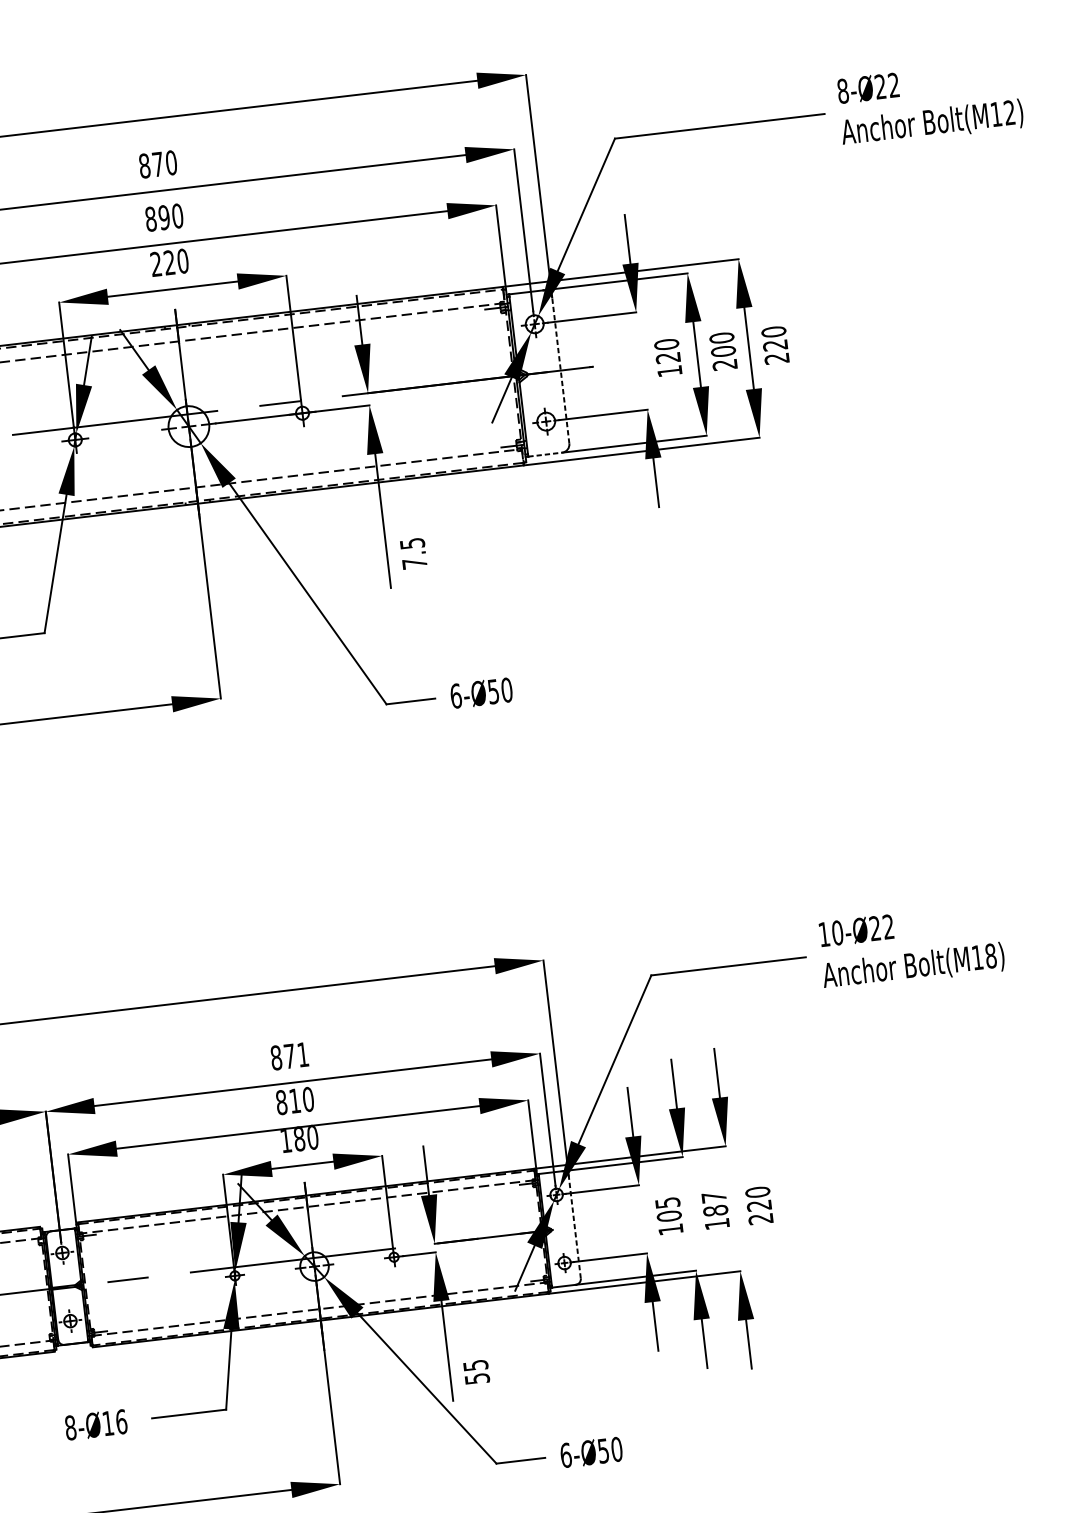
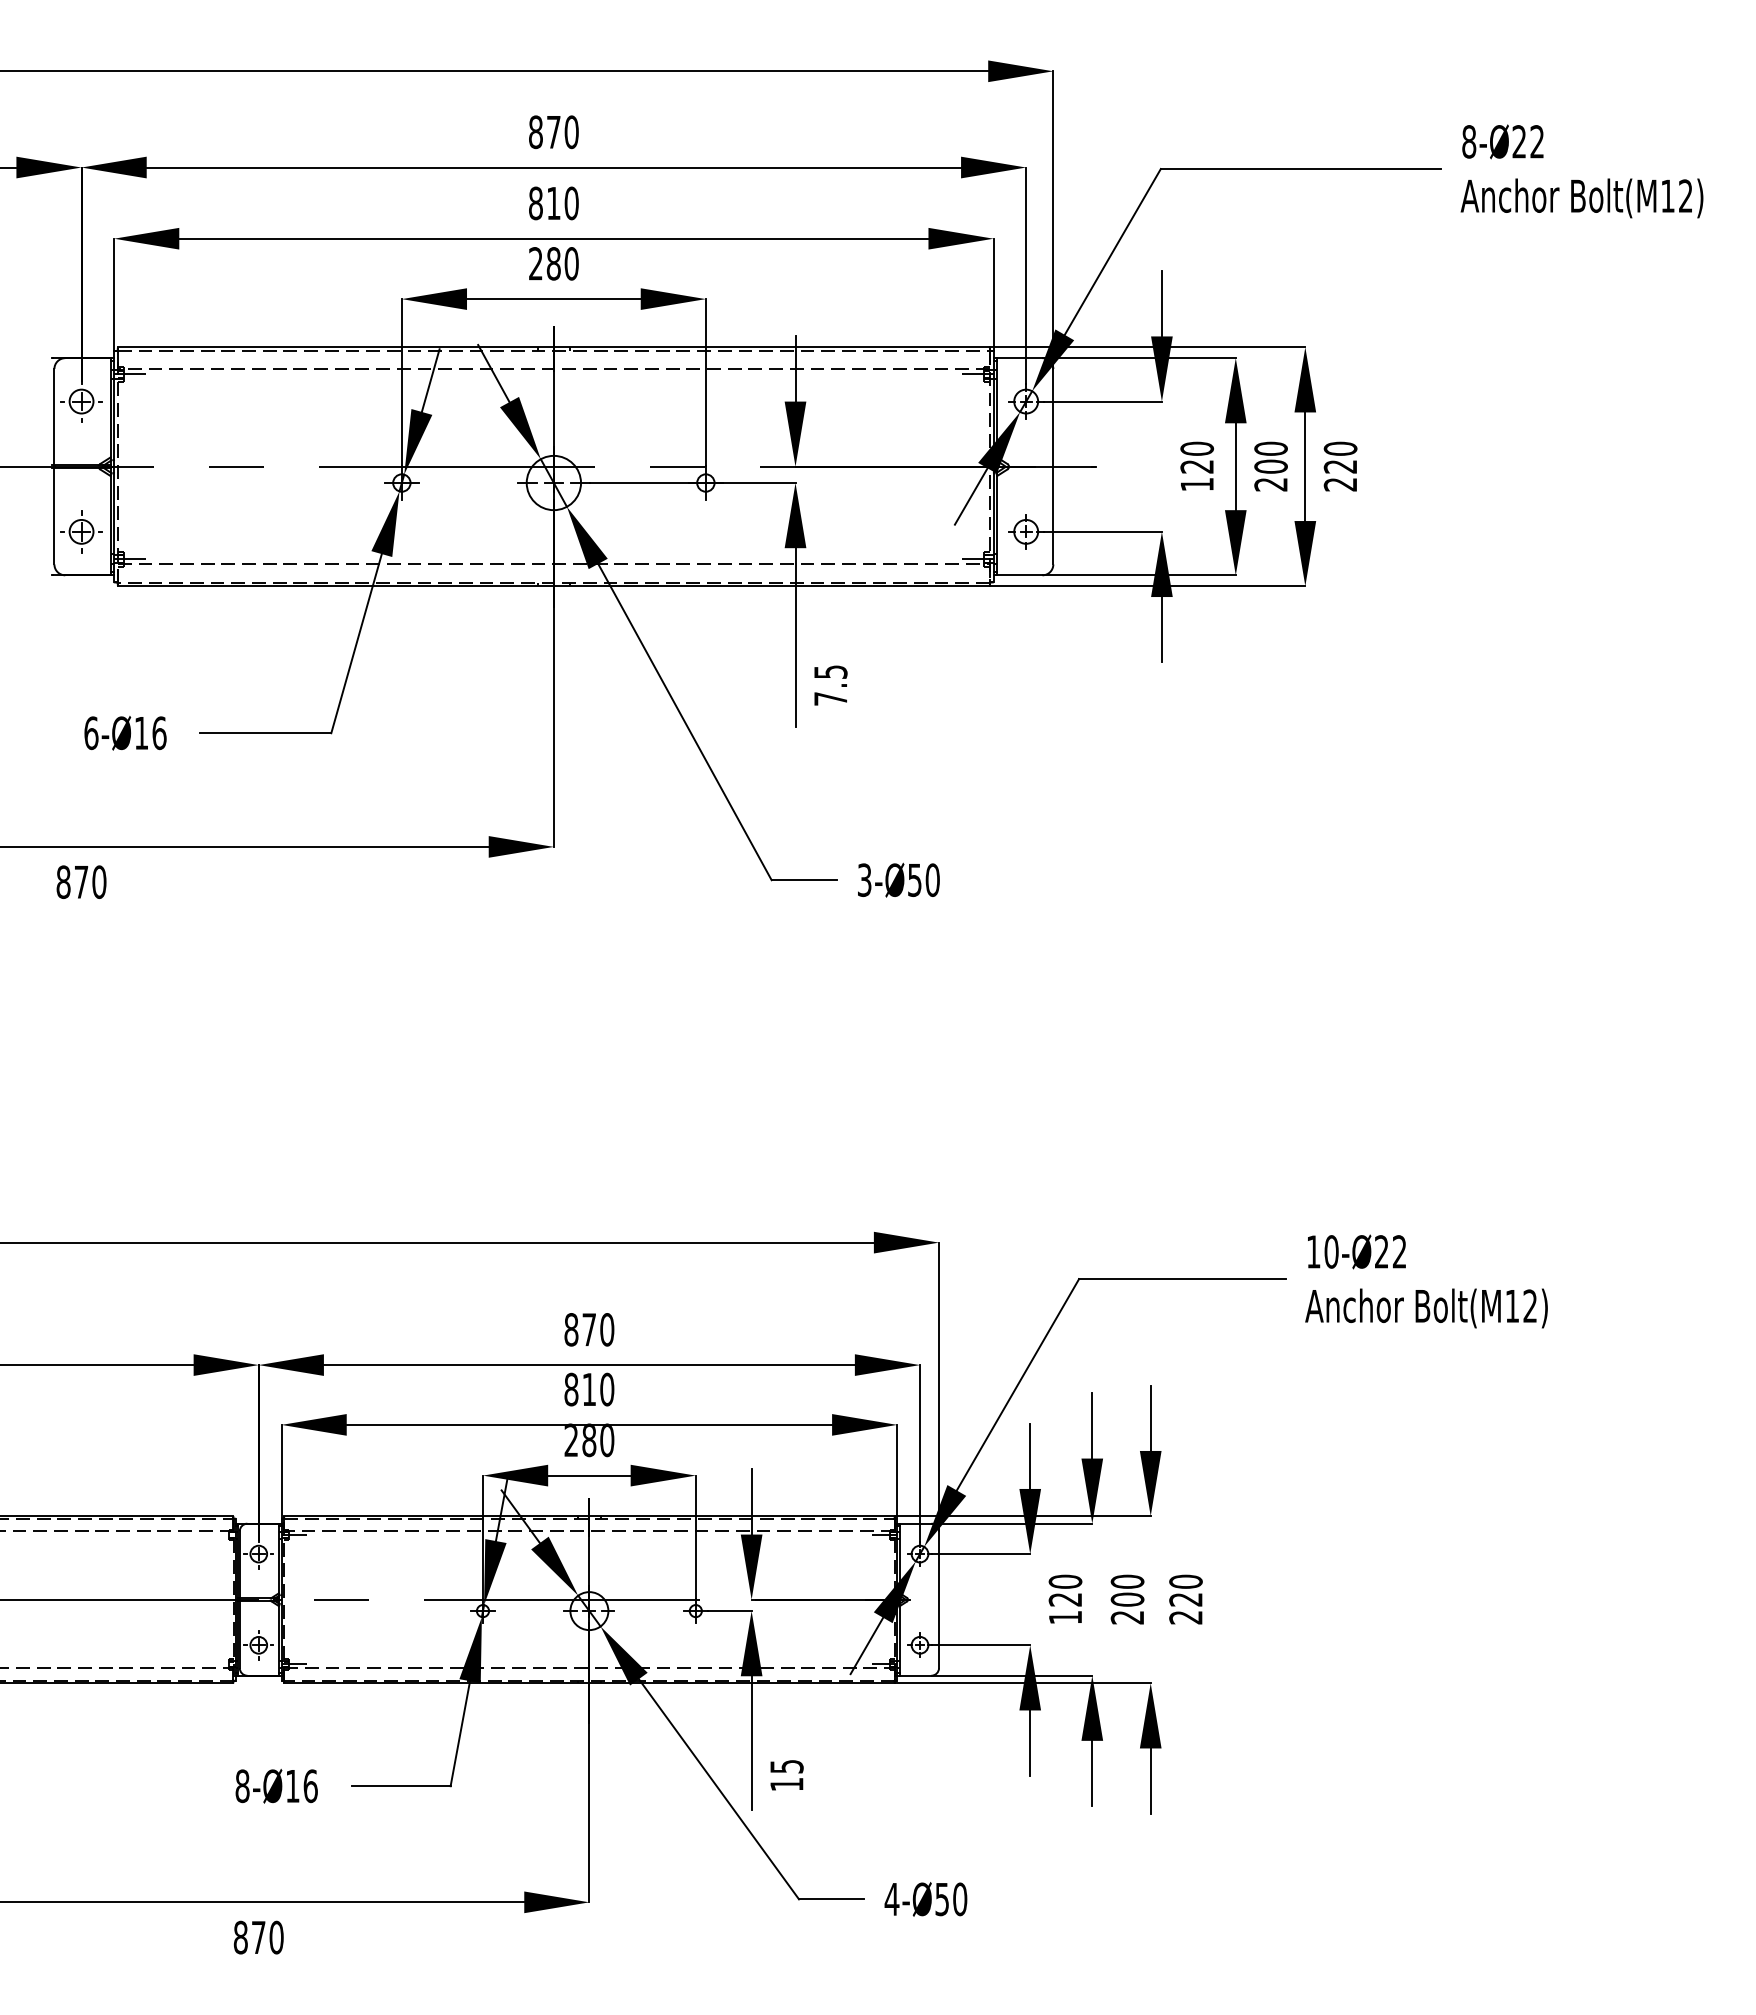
text: (164, 217) -> (553, 203), 890 -> 810
text: (169, 262) -> (553, 263), 220 -> 280
line: (560, 370) -> (1053, 466), dashed -> solid
line: (545, 454) -> (1019, 575), dashed -> solid
text: (455, 696) -> (864, 880), 6-Ø50 -> 3-Ø50
text: (991, 956) -> (1530, 1306), Bolt(M18) -> Bolt(M12)
text: (303, 1054) -> (607, 1329), 871 -> 870
text: (285, 1139) -> (570, 1439), 180 -> 280
text: (668, 1209) -> (1065, 1590), 105 -> 120
text: (715, 1210) -> (1127, 1599), 187 -> 200
line: (575, 1227) -> (939, 1599), dashed -> solid
text: (477, 1378) -> (786, 1784), 55 -> 15
text: (565, 1455) -> (891, 1899), 6-Ø50 -> 4-Ø50

